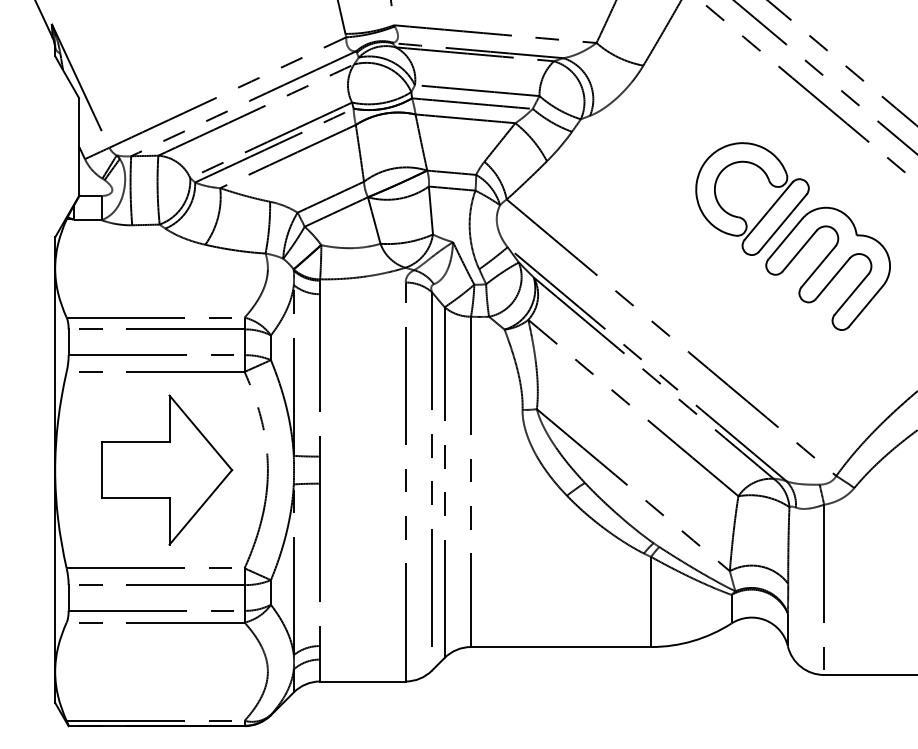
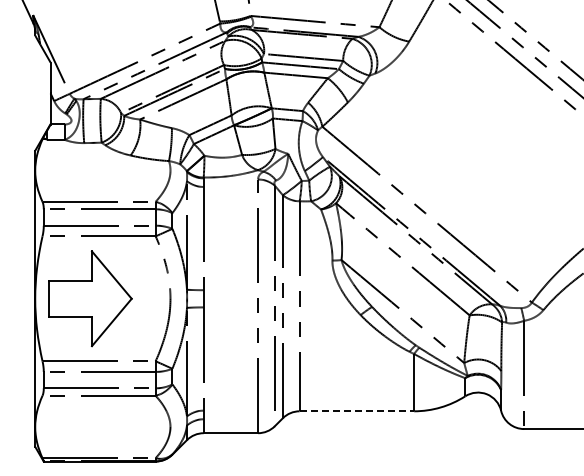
part: (793, 236) -> (504, 150), removed
part: (167, 469) -> (90, 298), moved
line: (562, 647) -> (357, 411), solid -> dashed

